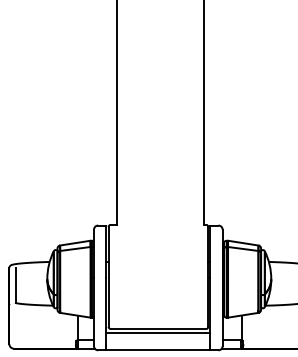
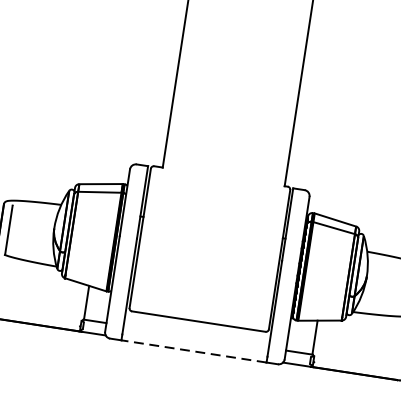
line: (158, 333) -> (197, 327), removed
line: (158, 350) -> (194, 351), solid -> dashed

